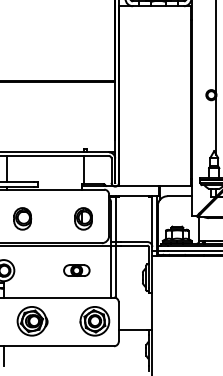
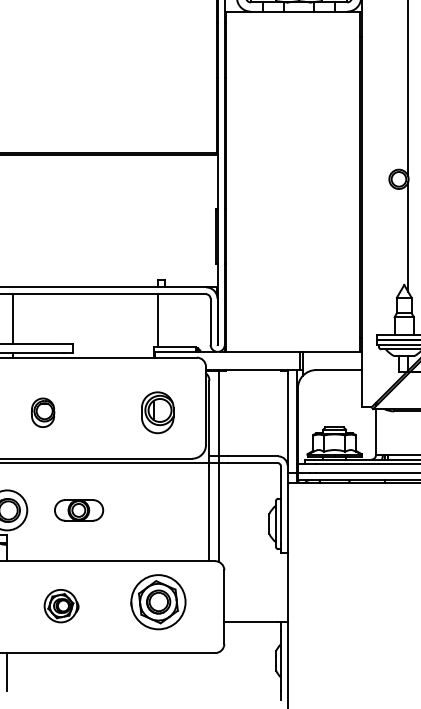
part: (22, 218) -> (42, 412), size x0.7
part: (76, 270) -> (78, 510), moved
part: (32, 321) -> (61, 606), size x0.6
part: (94, 321) -> (157, 602), moved

